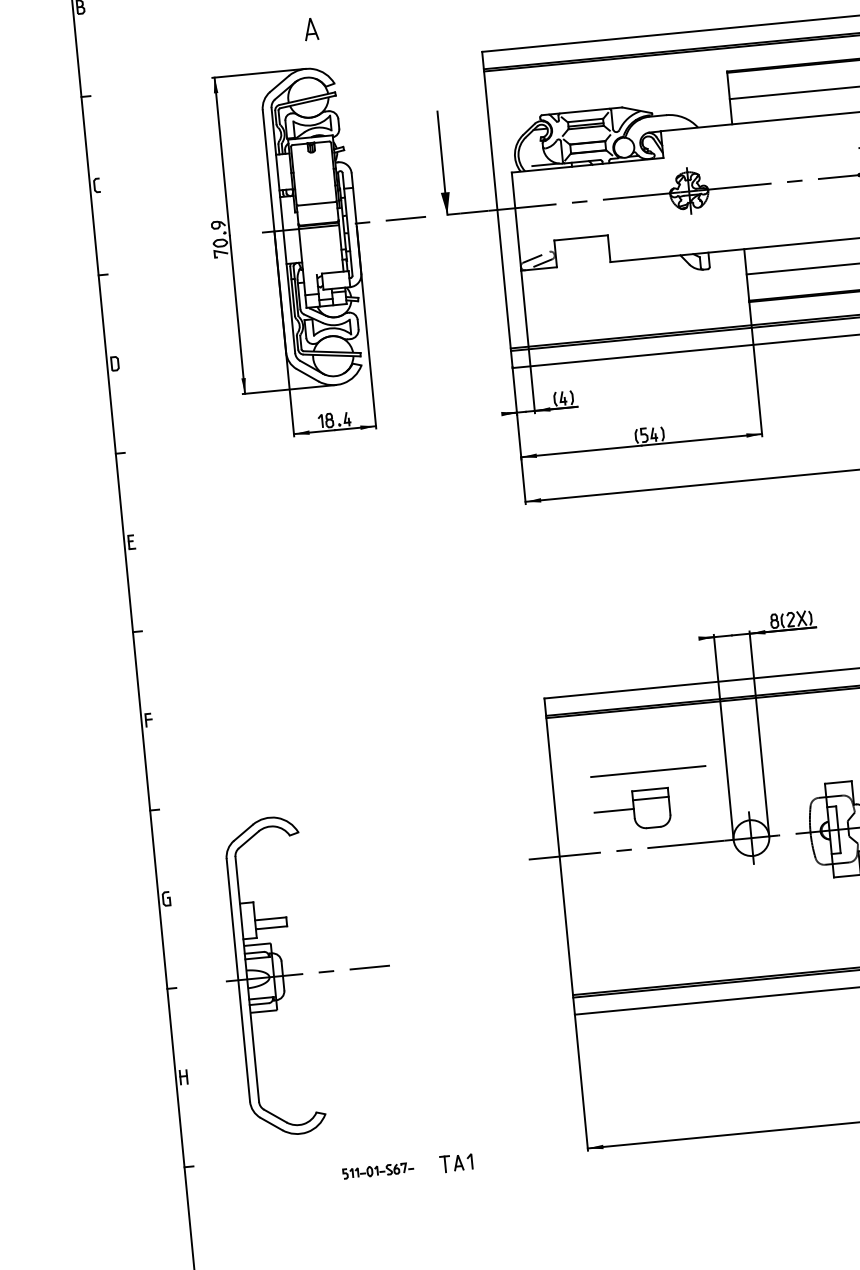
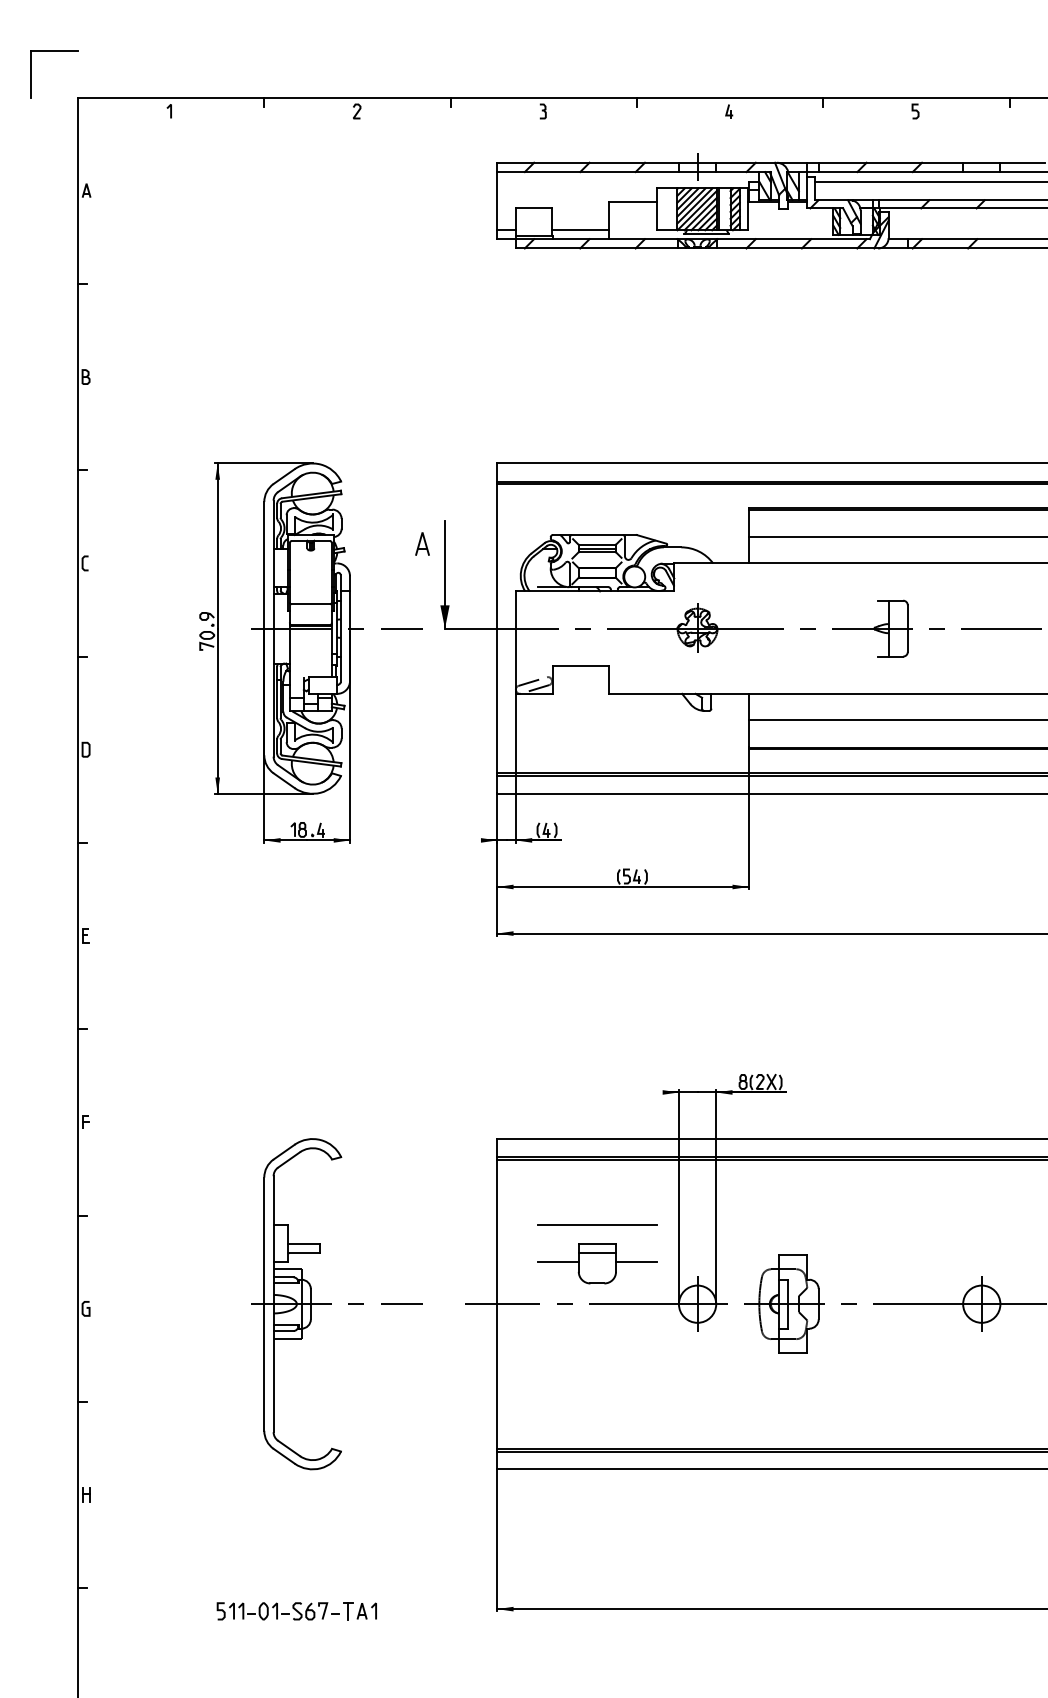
part: (311, 28) -> (422, 543), moved
line: (689, 803) -> (636, 1262), added
part: (307, 973) -> (336, 1304), moved
part: (377, 1170) -> (277, 1611), size x1.67

